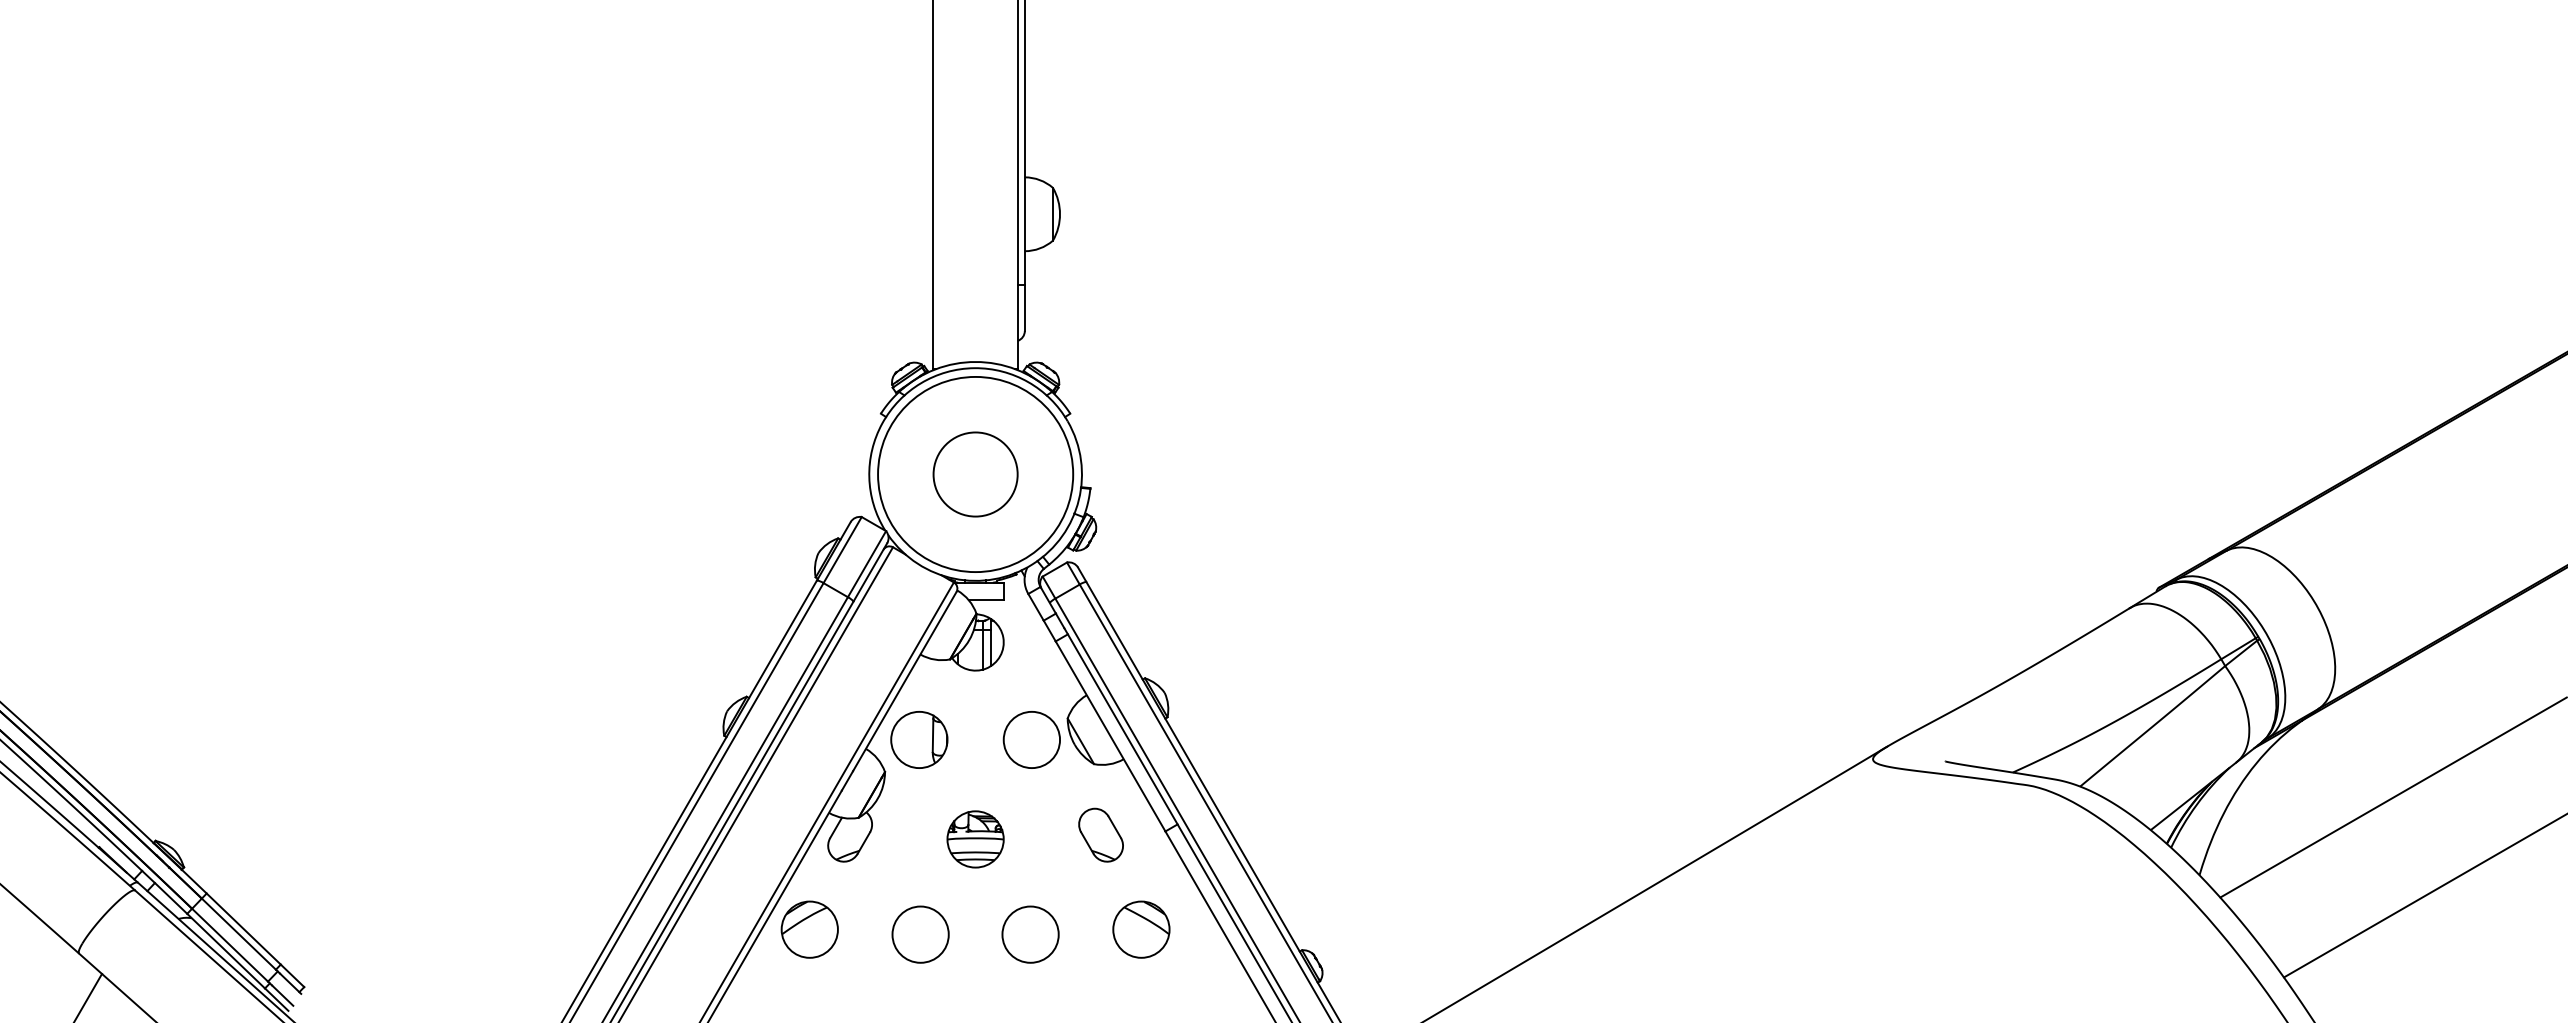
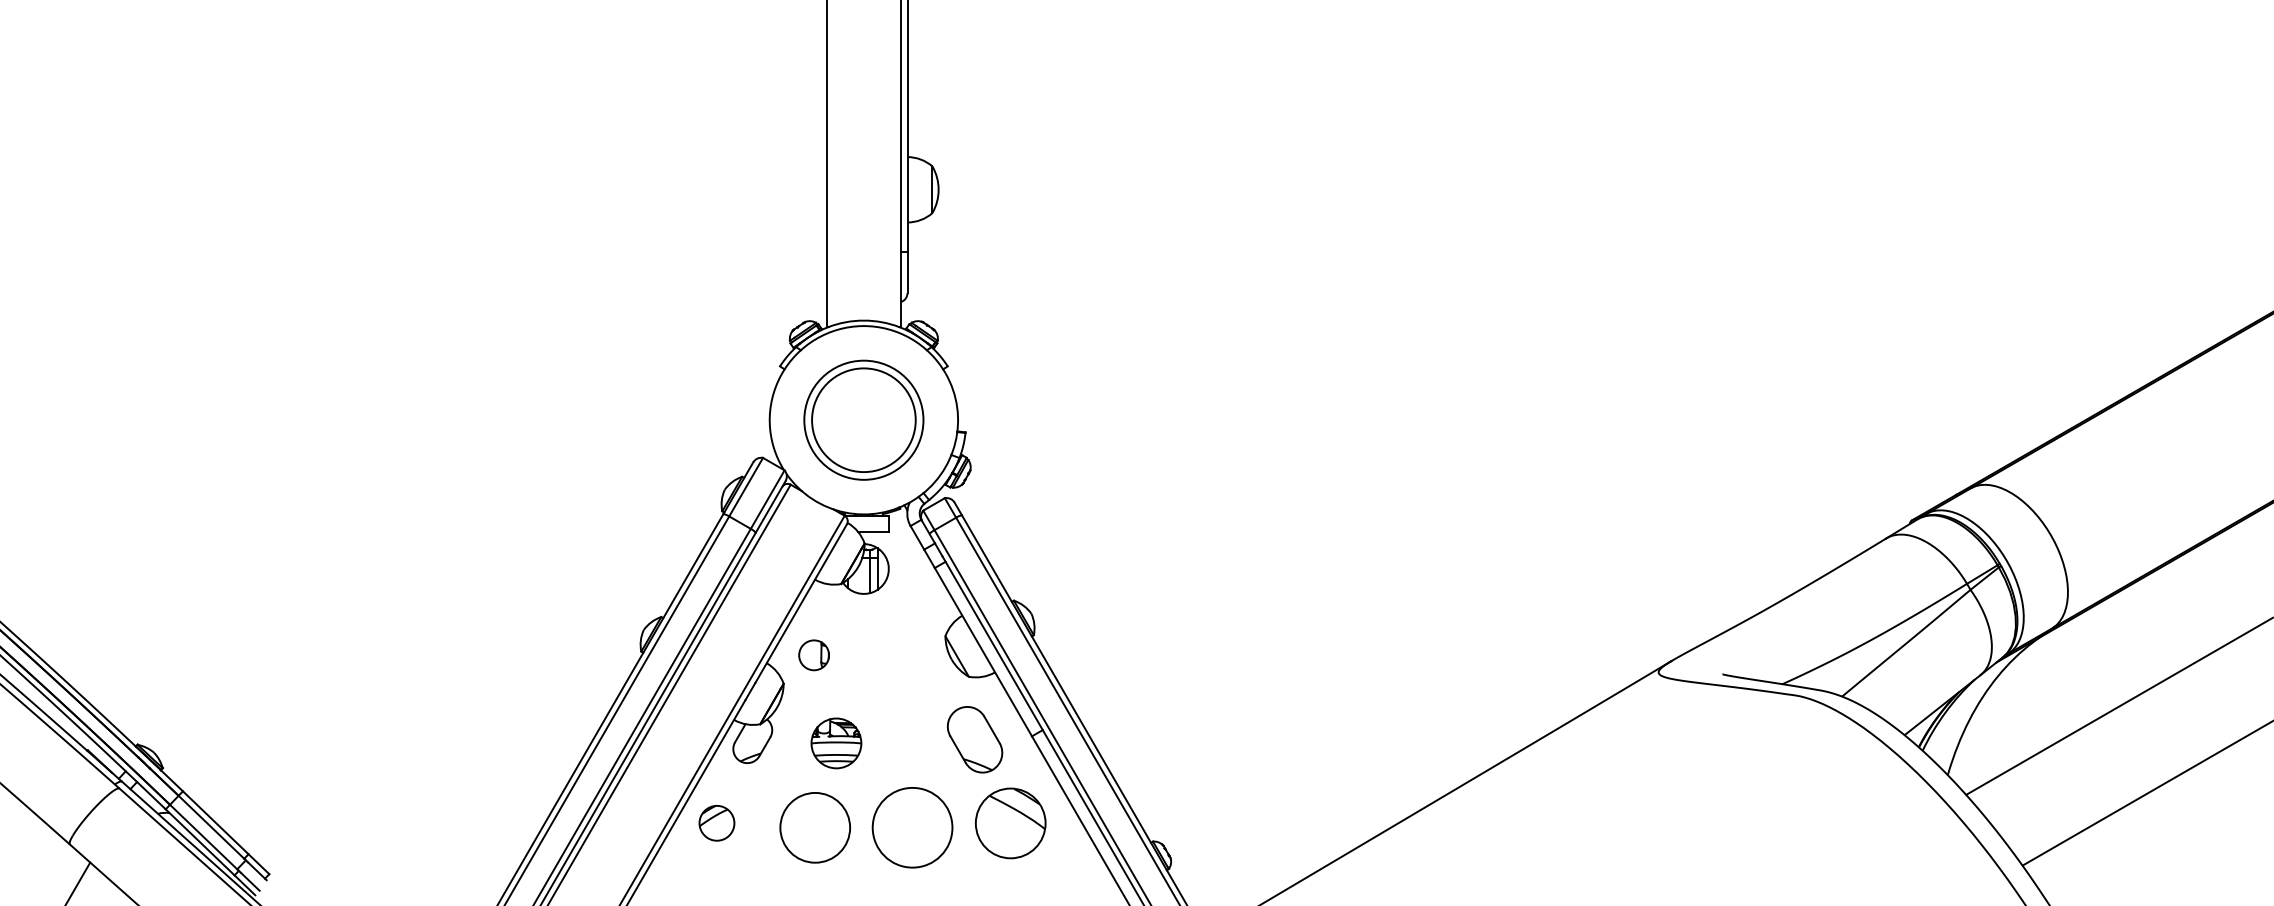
circle: (975, 474) -> (863, 420), size x0.6
circle: (975, 474) -> (863, 420), size x1.6
part: (919, 739) -> (814, 654), size x0.6
circle: (1031, 739) -> (913, 654), removed
part: (1100, 834) -> (974, 739), size x1.4
part: (975, 839) -> (836, 743), moved
part: (809, 929) -> (716, 823), size x0.7
part: (1141, 929) -> (1010, 823), size x1.4
circle: (920, 934) -> (815, 827), size x1.4
circle: (1030, 934) -> (912, 827), size x1.6

